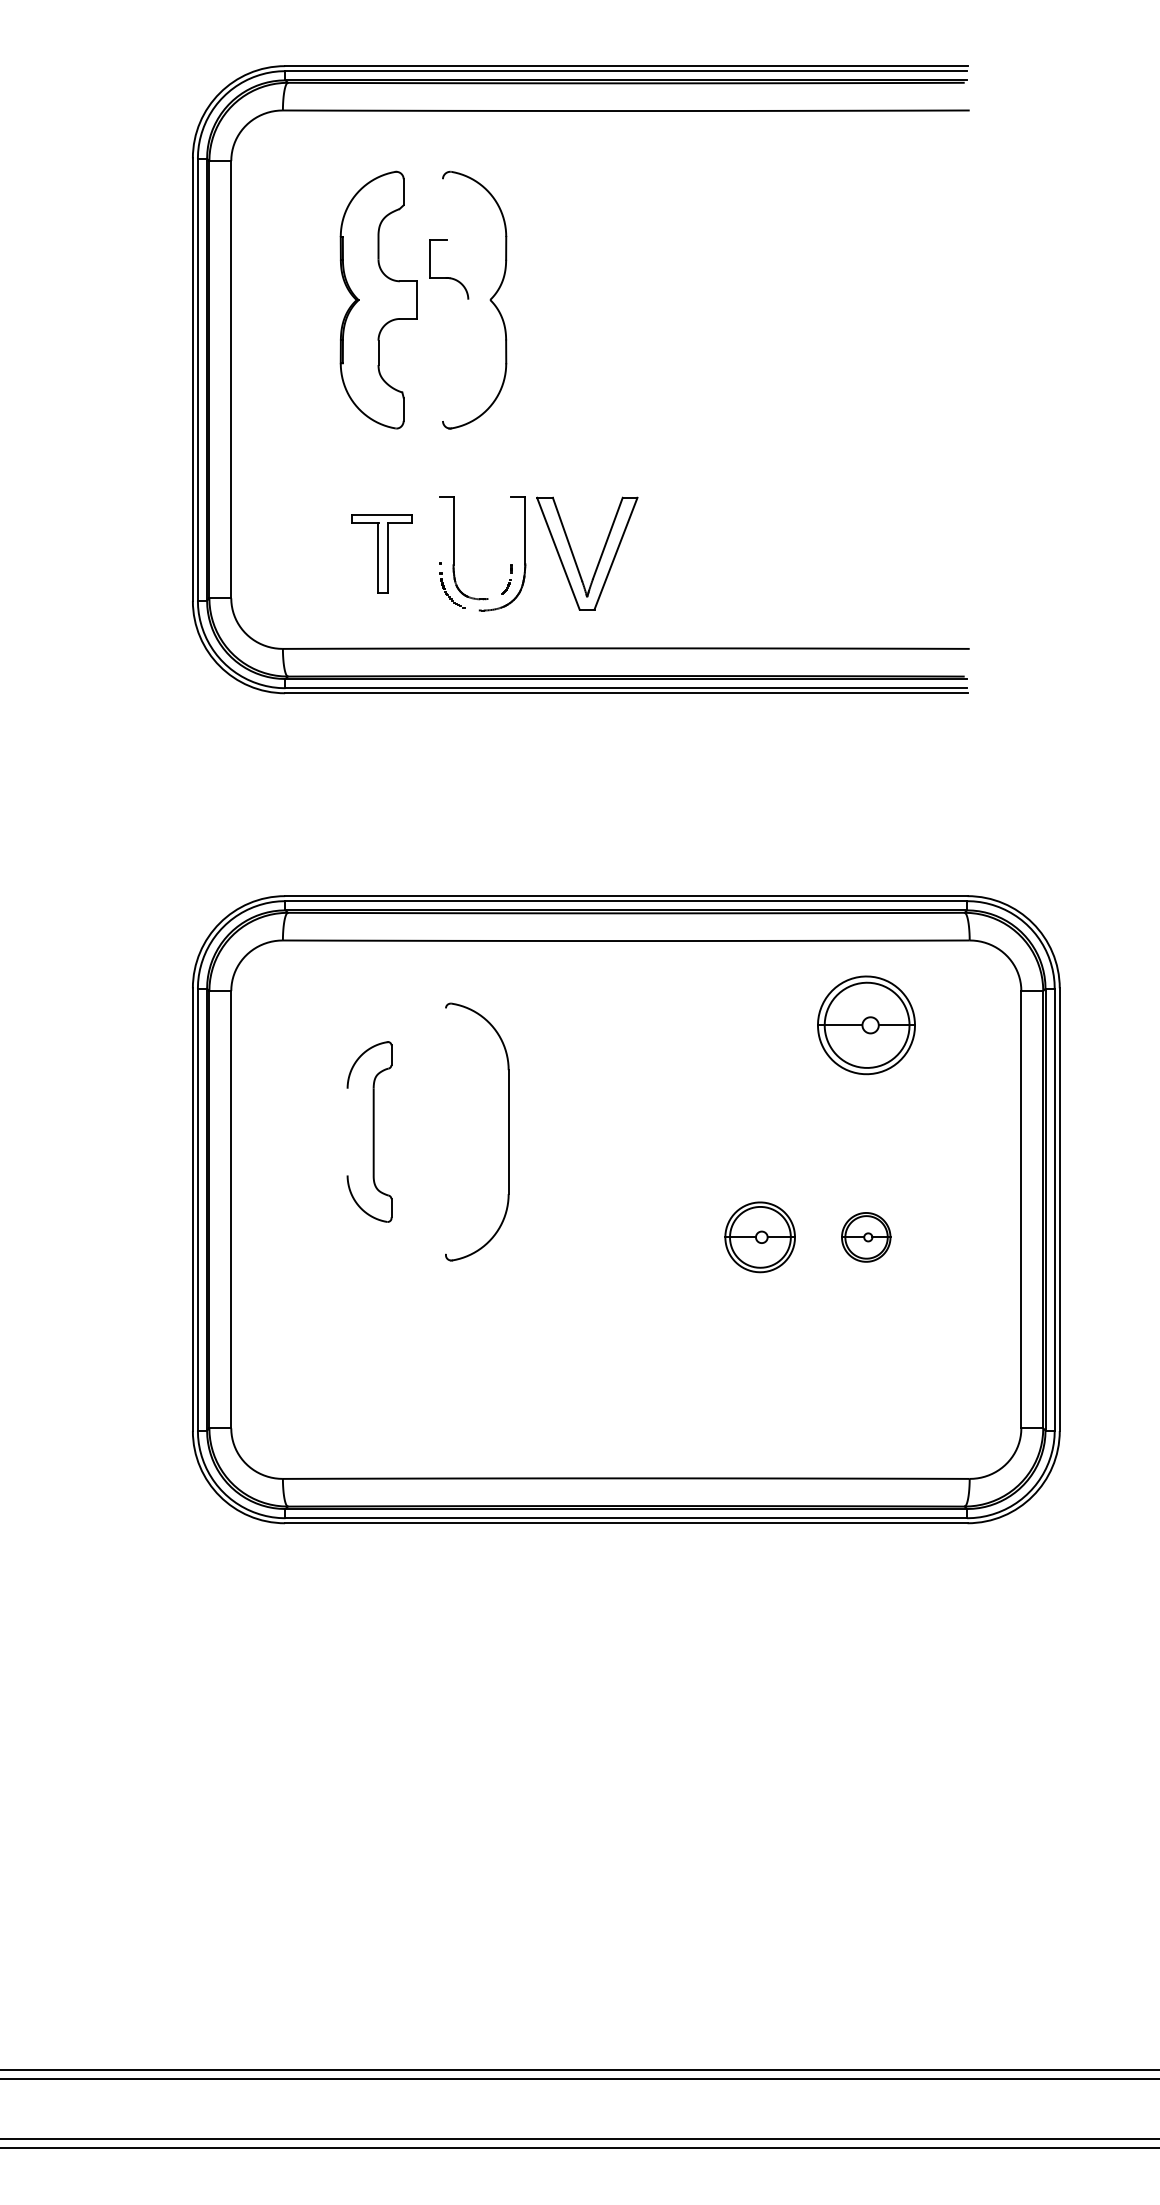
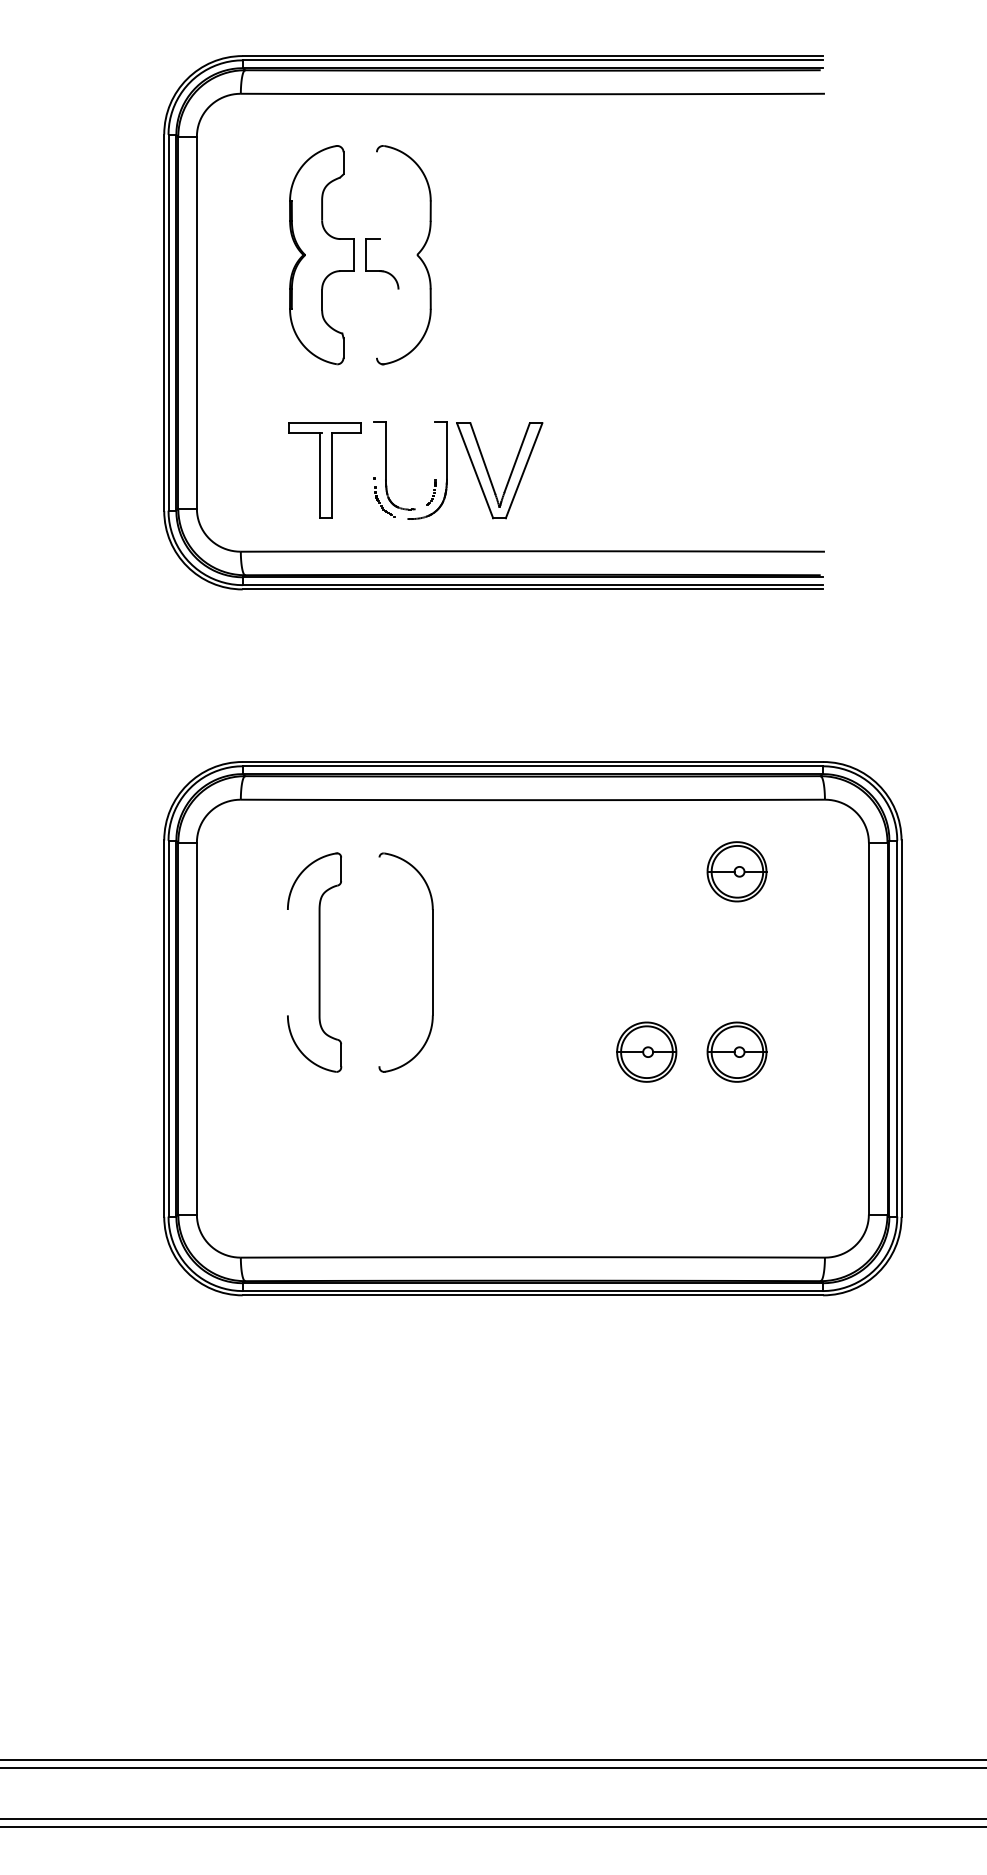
part: (449, 277) -> (382, 270), moved
part: (381, 553) -> (324, 470), size x1.43
part: (865, 1024) -> (736, 871), size x0.71
part: (369, 1131) -> (314, 962), size x1.43
part: (865, 1237) -> (736, 1052), size x1.43

